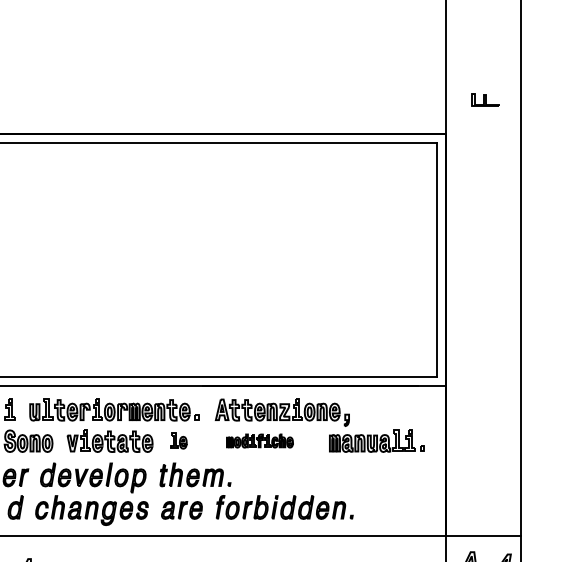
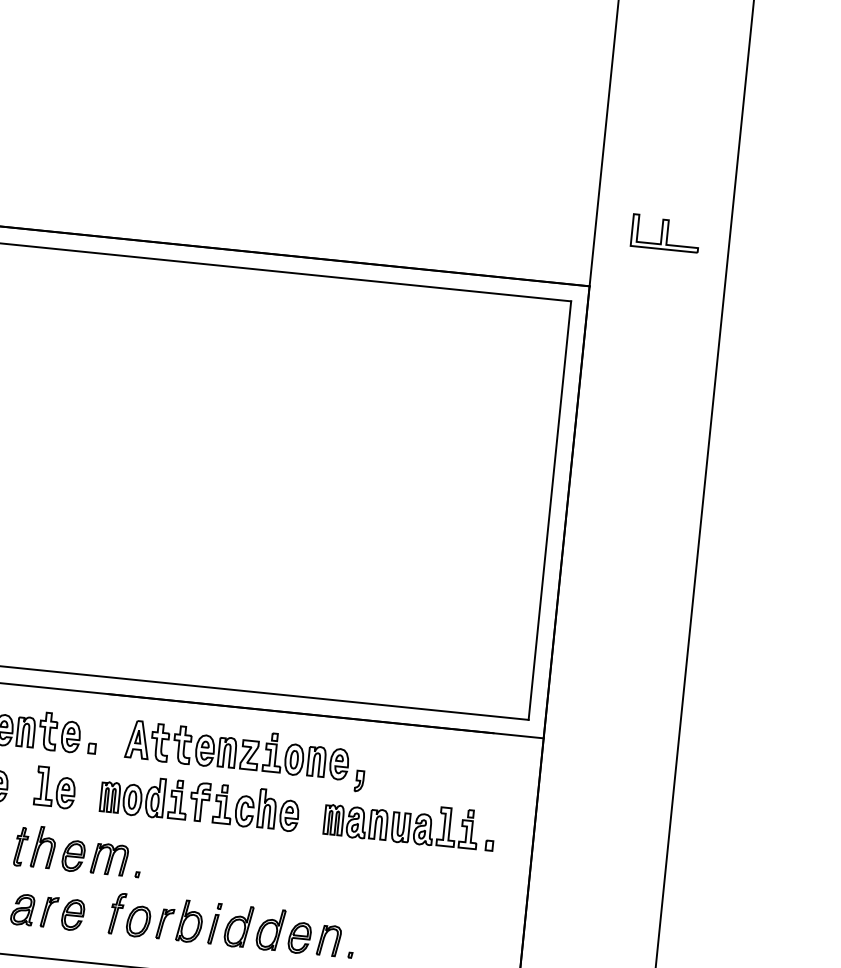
part: (485, 99) -> (665, 231), size x1.43
part: (178, 440) -> (54, 786), size x1.43
part: (259, 440) -> (199, 801), size x1.67

